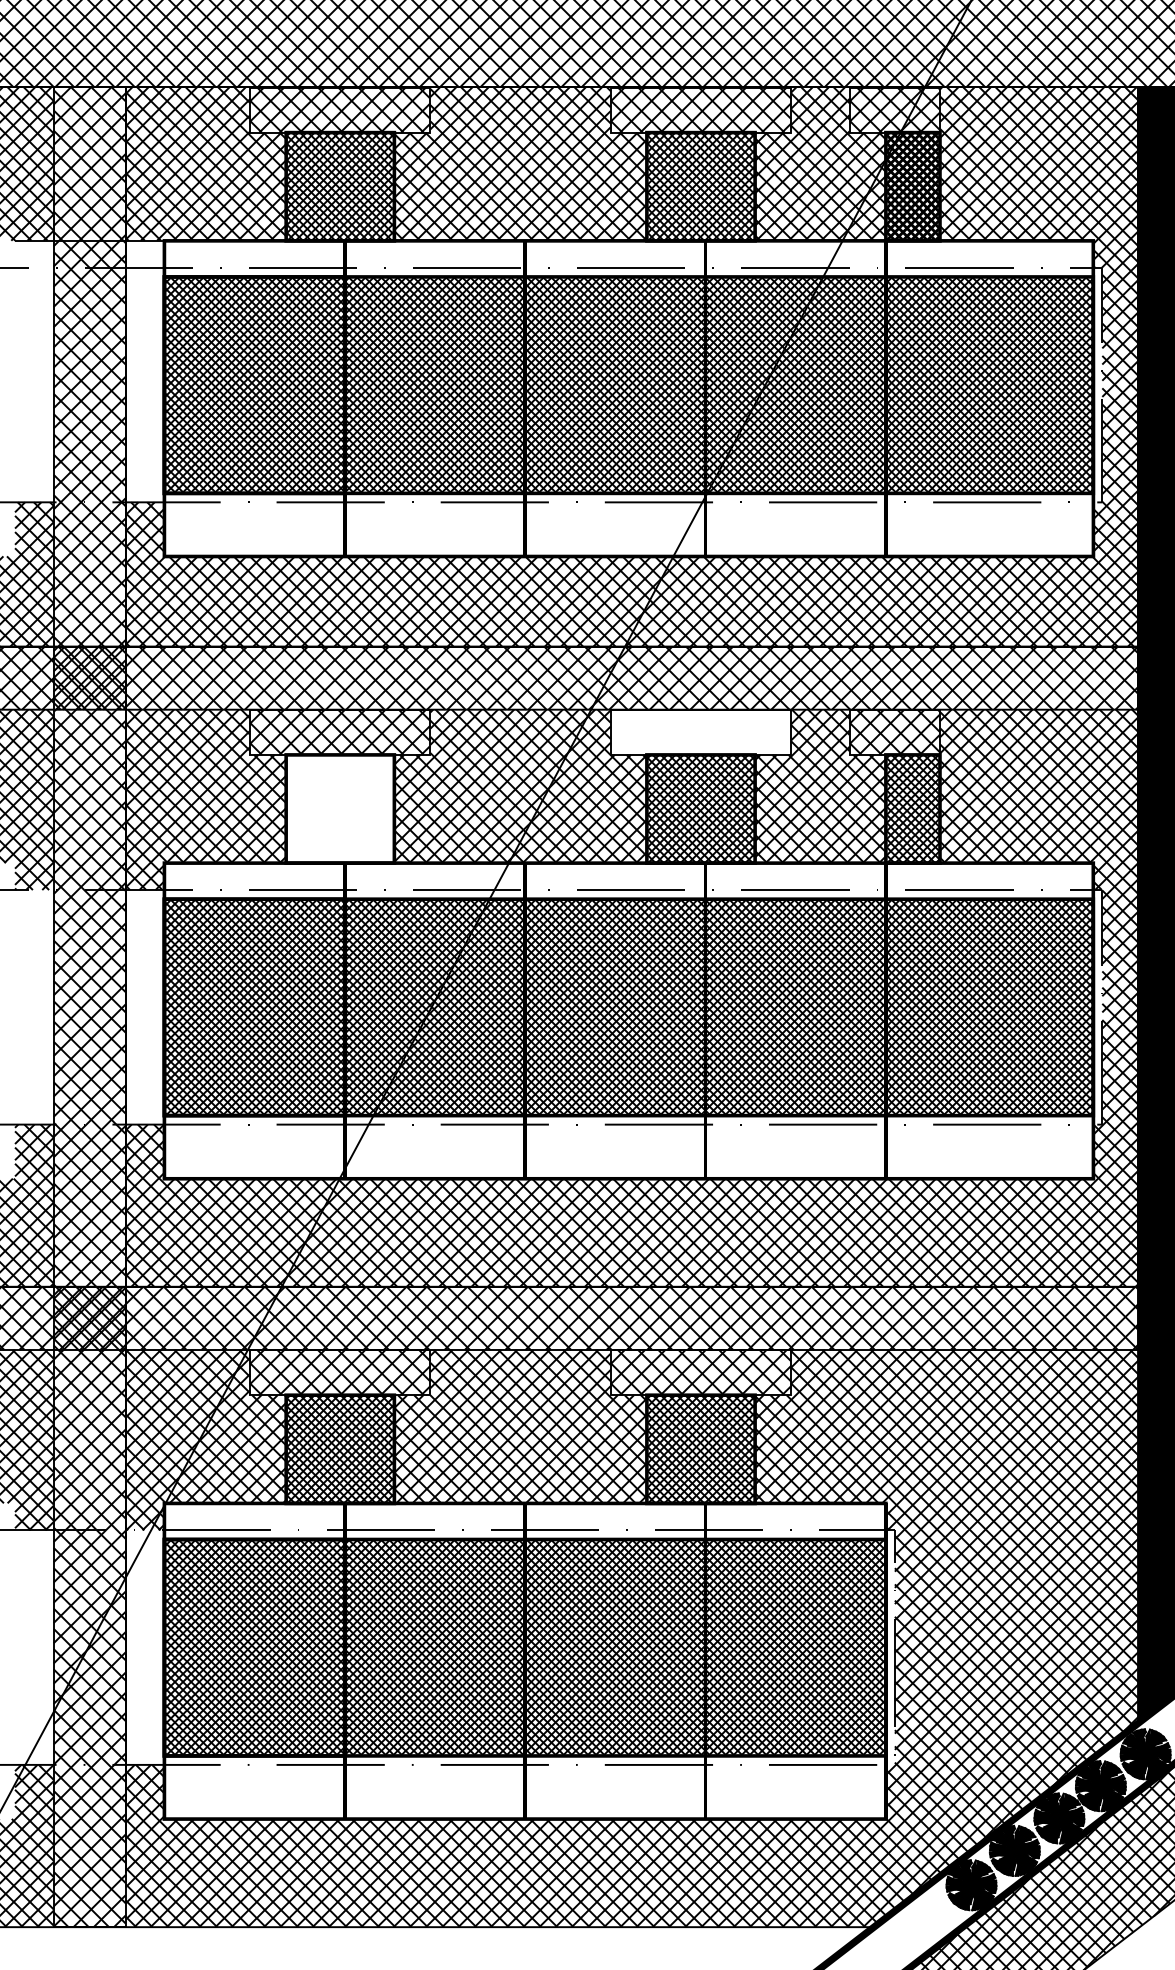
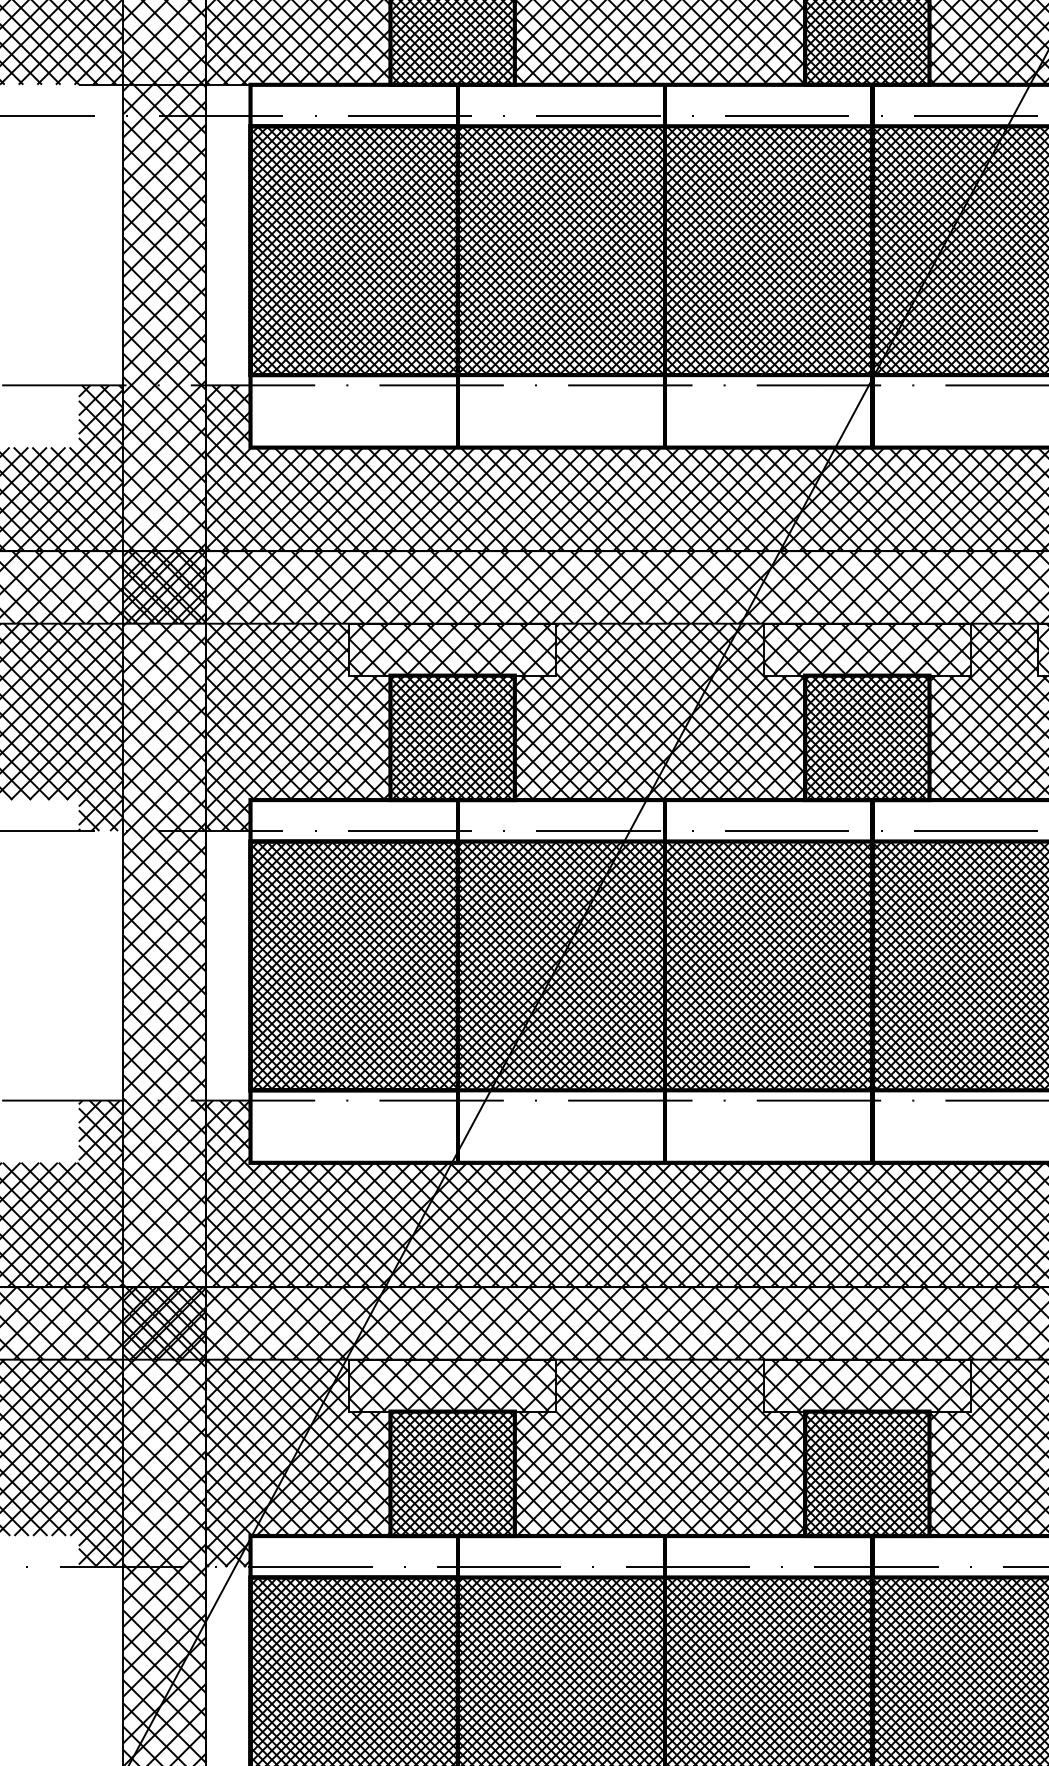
hatch: (700, 731) -> (866, 648), added
hatch: (340, 808) -> (452, 737), added

